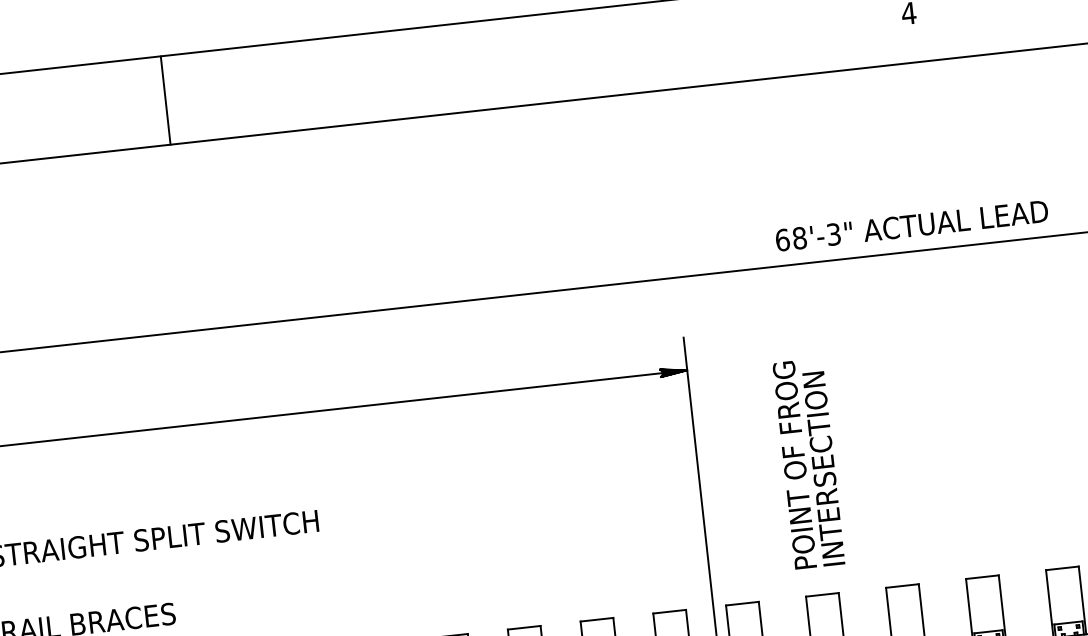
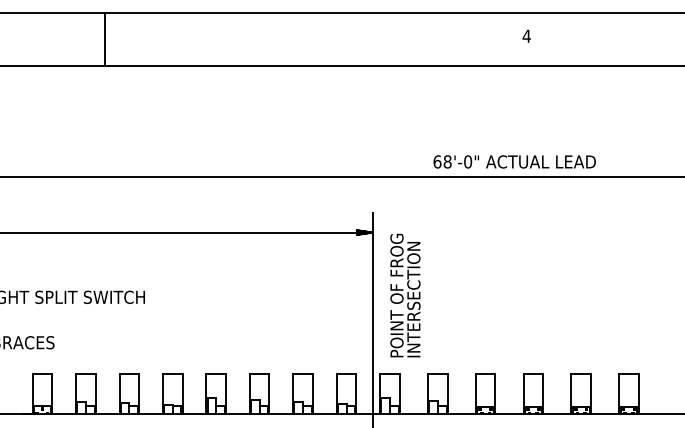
line: (165, 99) -> (105, 38), moved
text: (834, 233) -> (468, 161), 68'-3" -> 68'-0"
text: (809, 463) -> (405, 295), moved

